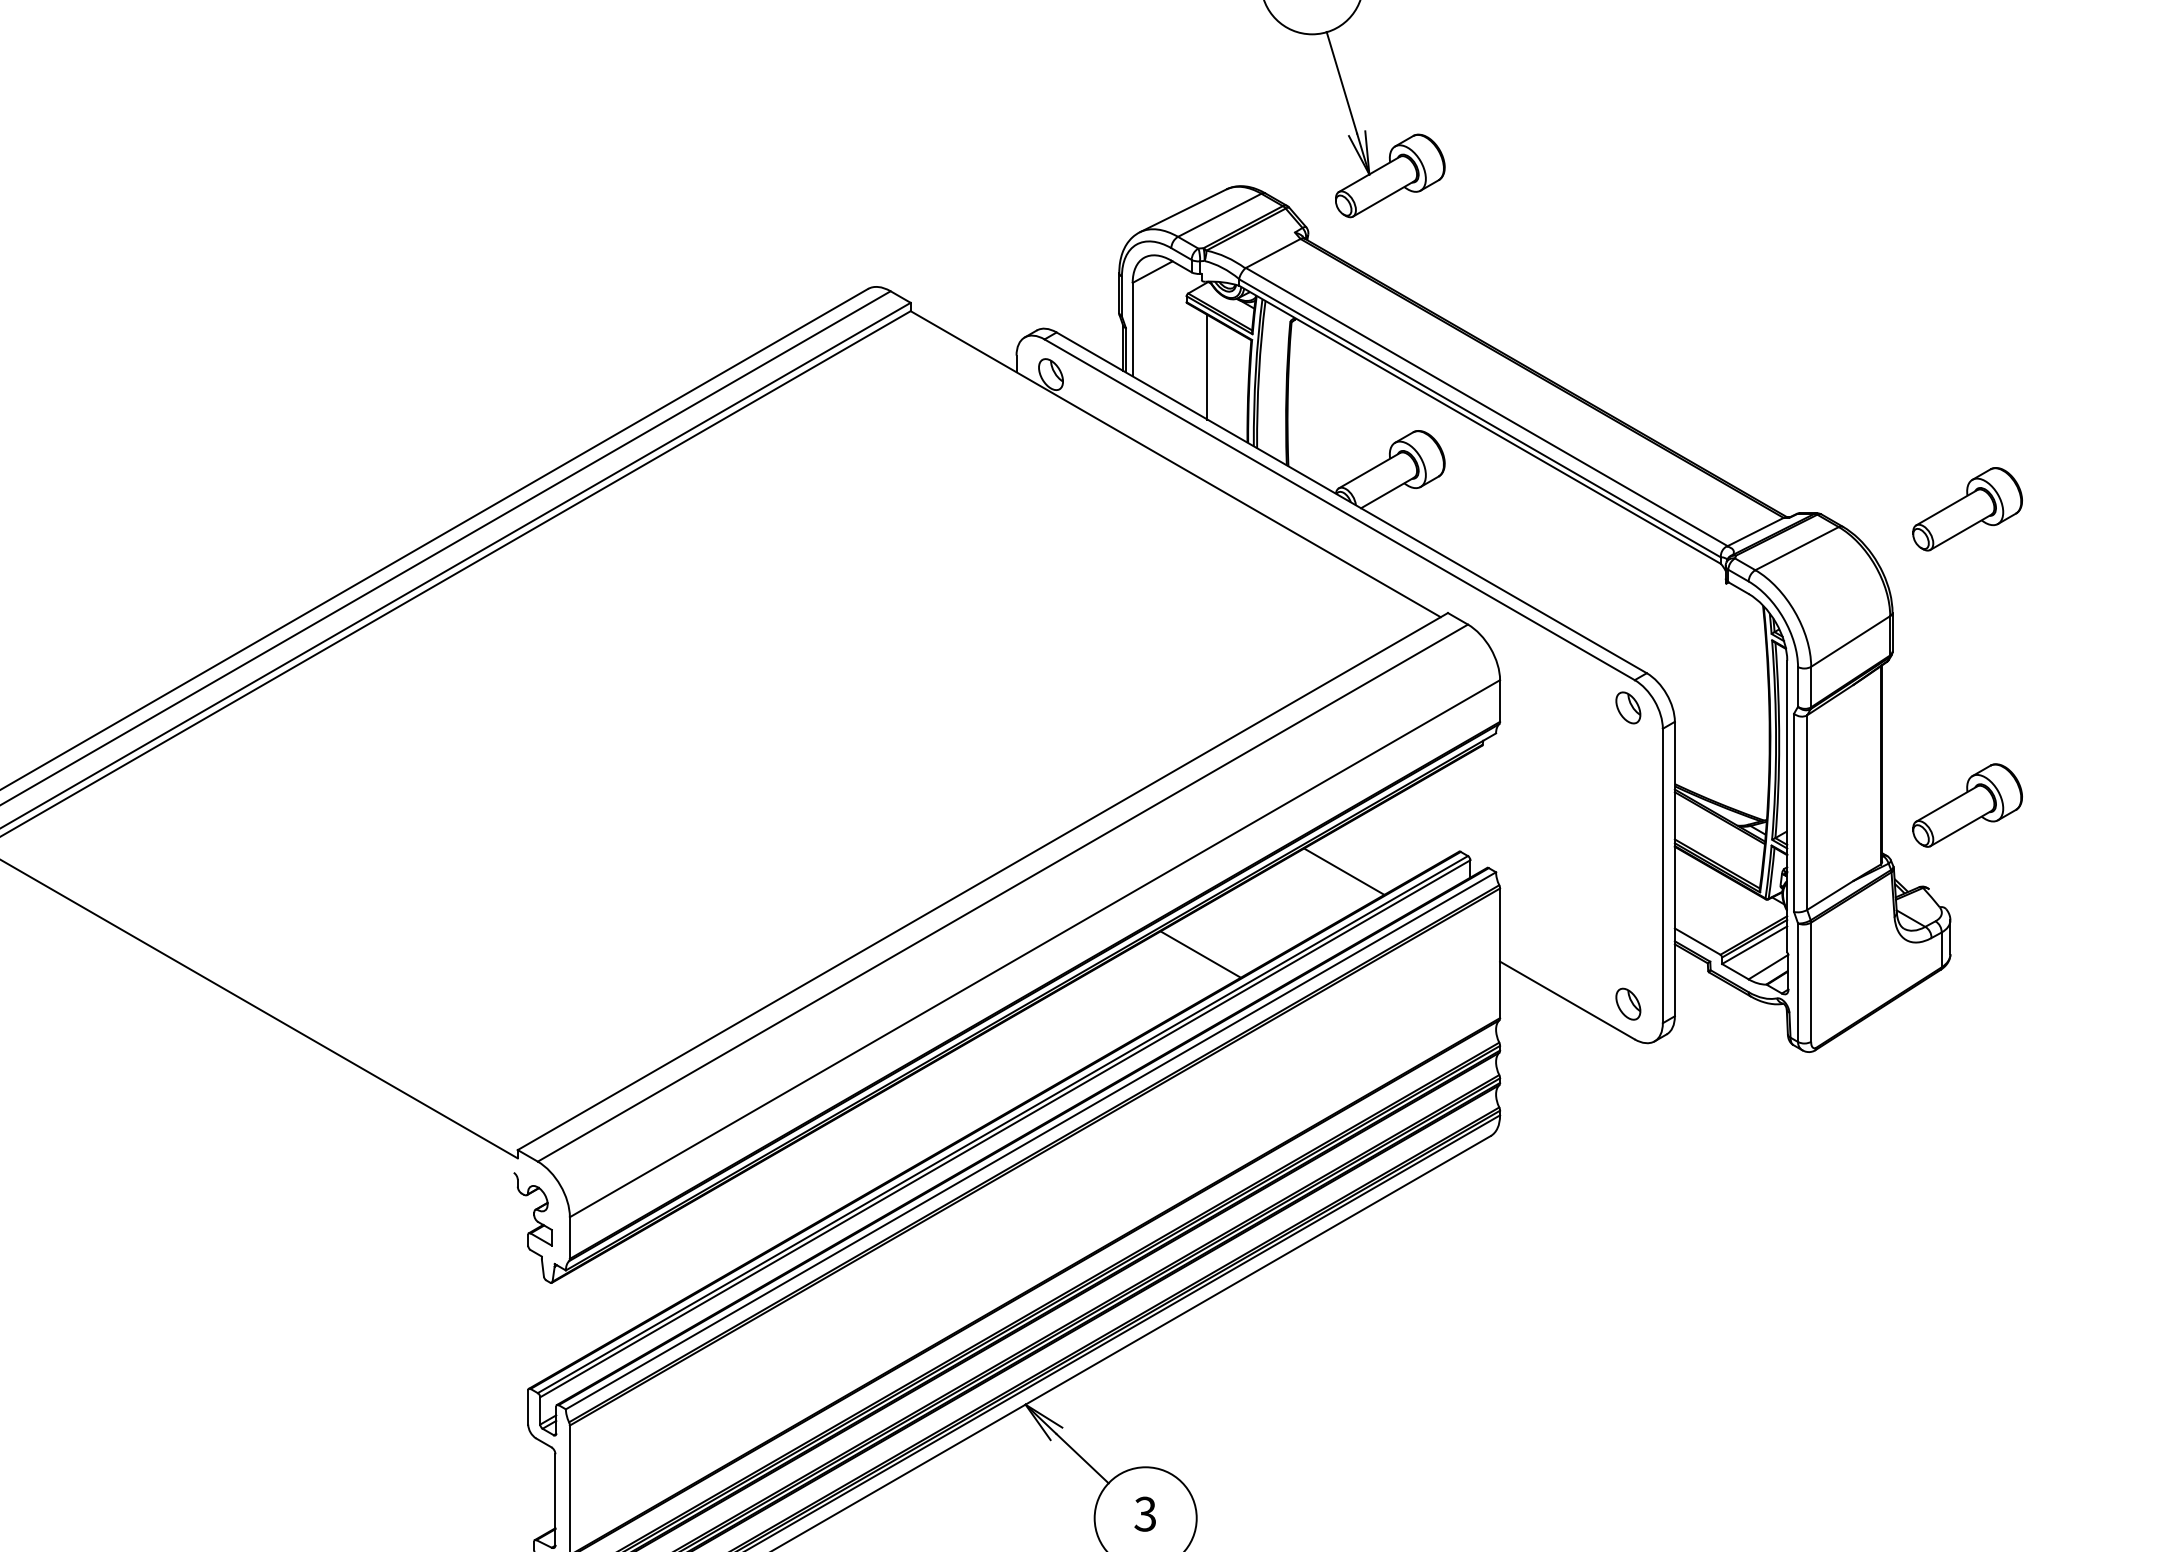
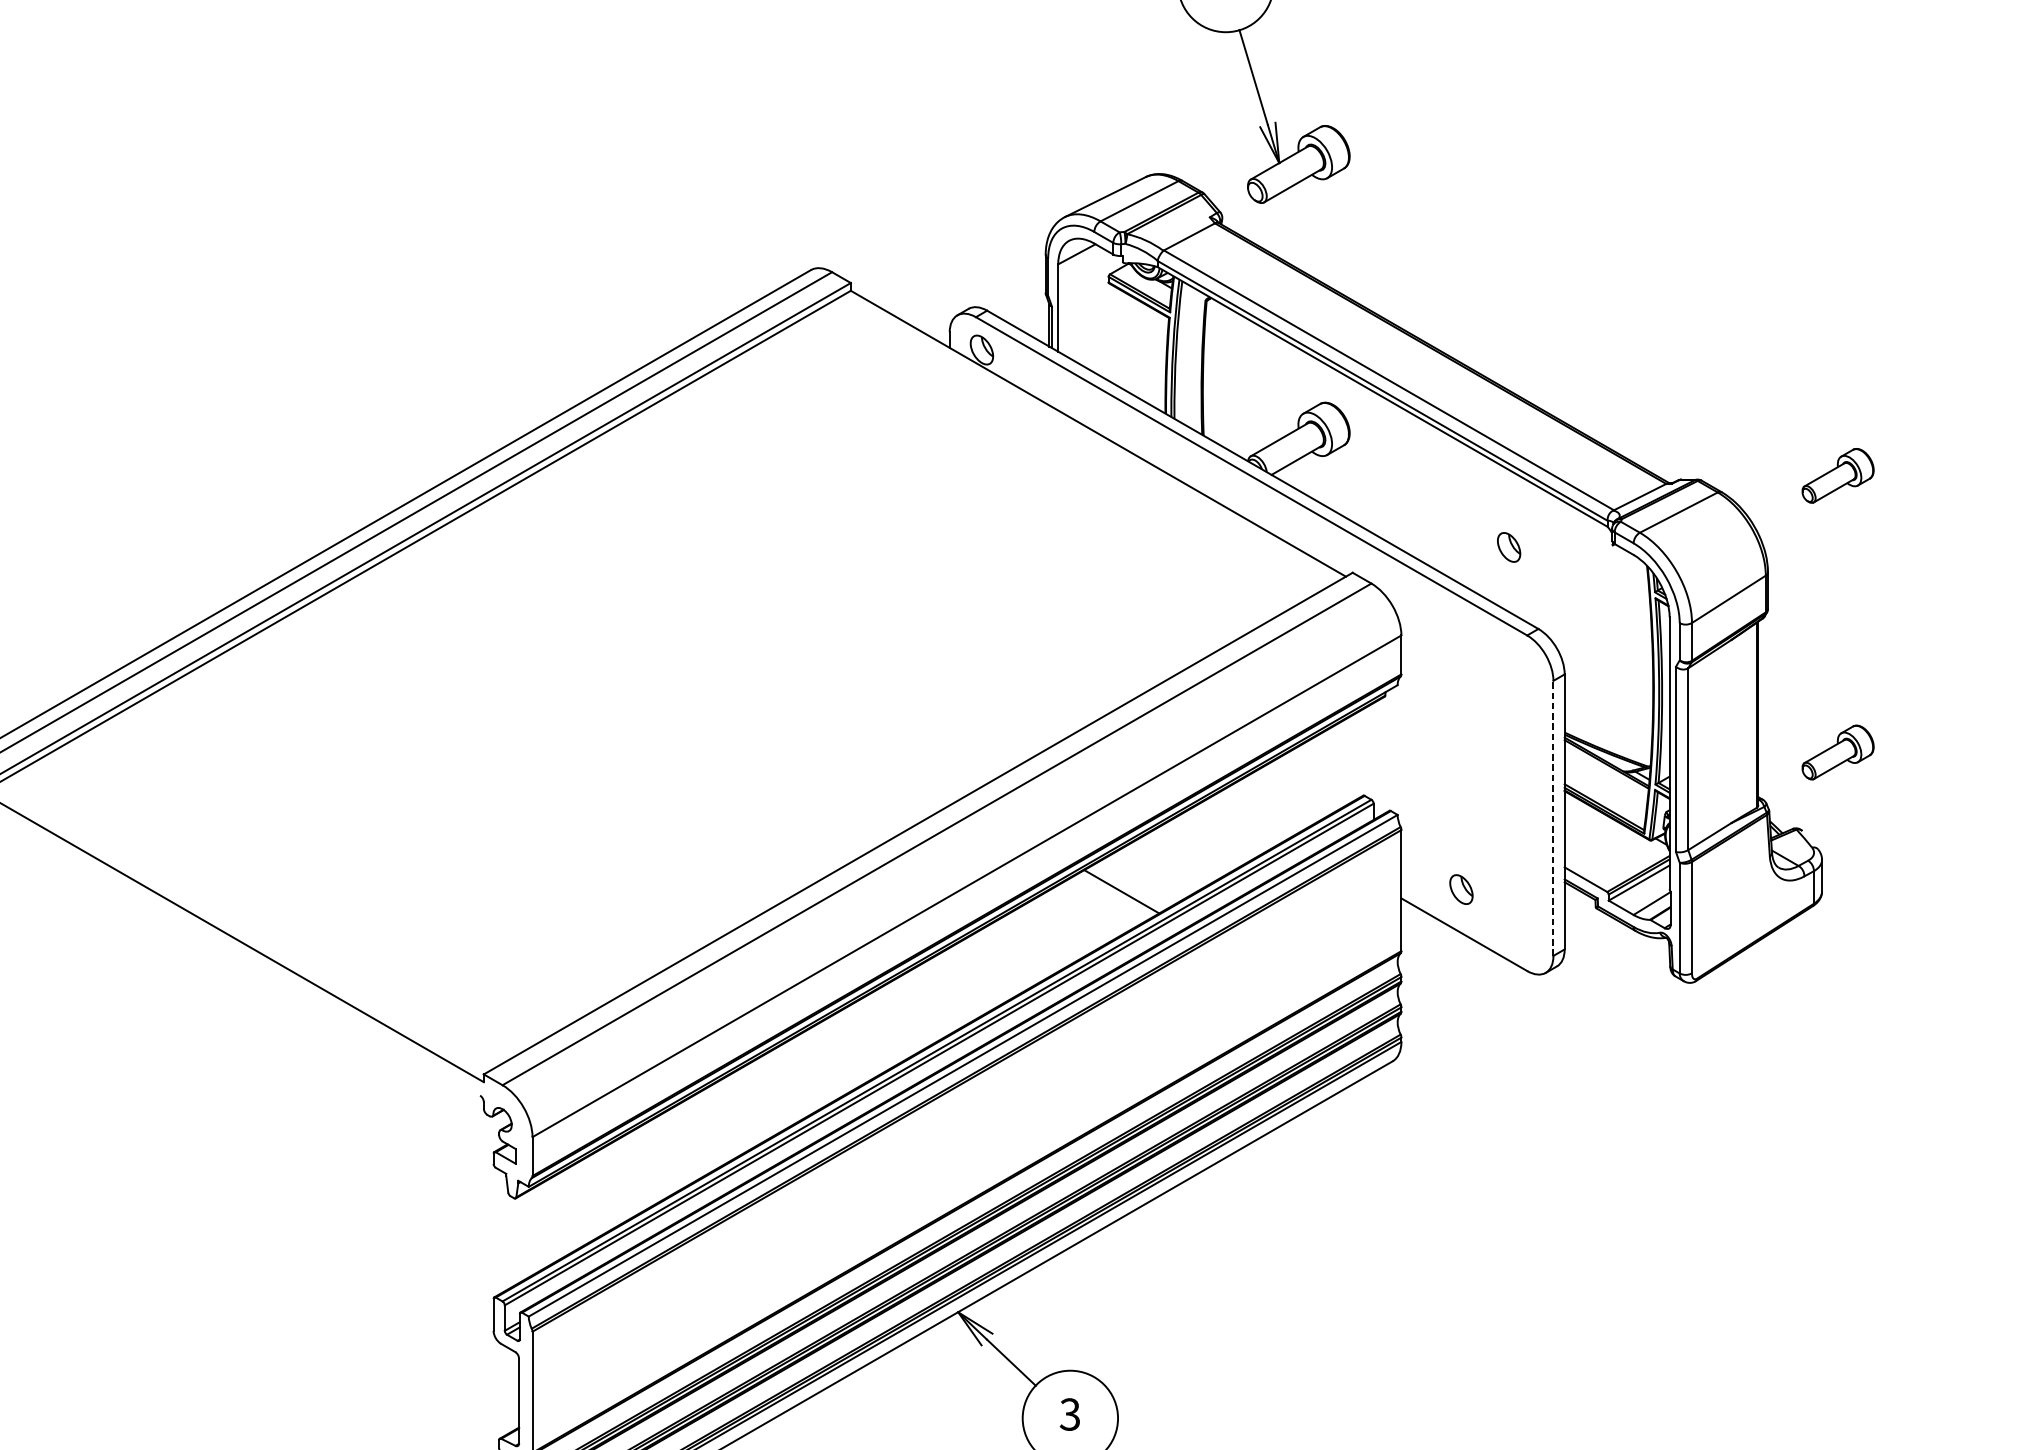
line: (1207, 366) -> (1128, 342), removed
part: (1967, 509) -> (1838, 476), size x0.7
part: (1628, 707) -> (1509, 547), moved
part: (1967, 805) -> (1838, 752), size x0.7
line: (1344, 871) -> (1256, 814), removed
line: (1662, 875) -> (1553, 817), solid -> dashed
part: (1628, 1003) -> (1461, 888), moved

